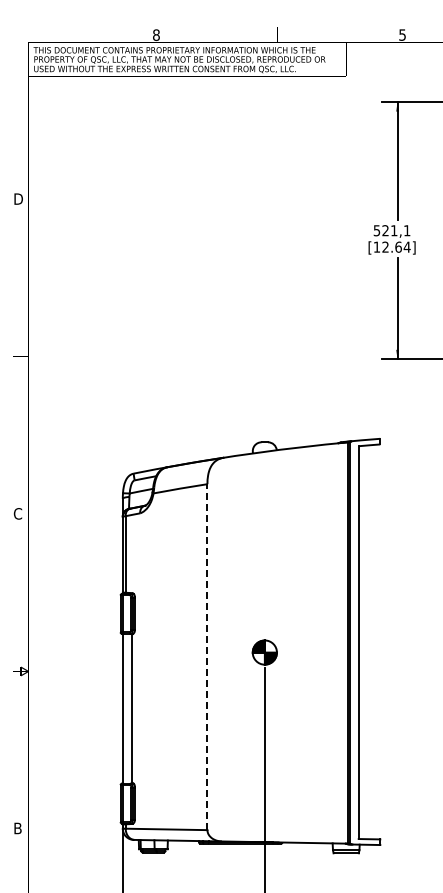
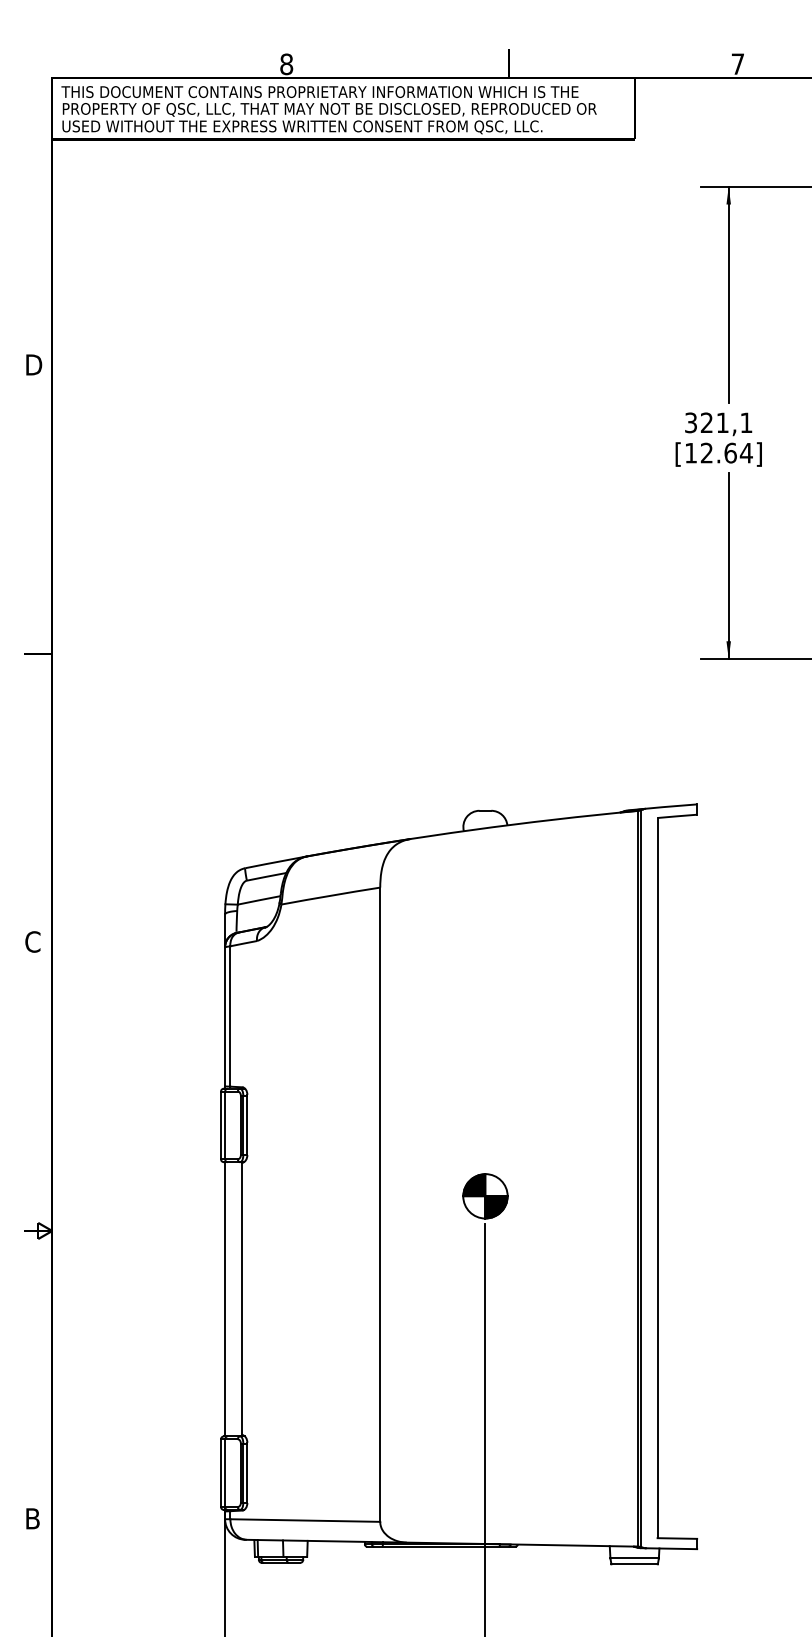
text: (402, 34) -> (737, 63), 5 -> 7
text: (377, 230) -> (692, 422), 521,1 -> 321,1
line: (207, 657) -> (380, 1205), dashed -> solid

